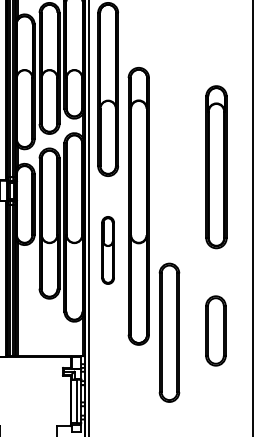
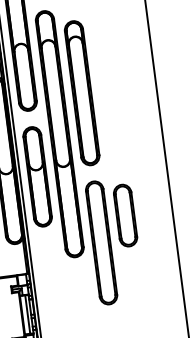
part: (216, 167) -> (82, 93), moved
part: (107, 250) -> (37, 177), size x1.67
part: (215, 330) -> (125, 215), moved

